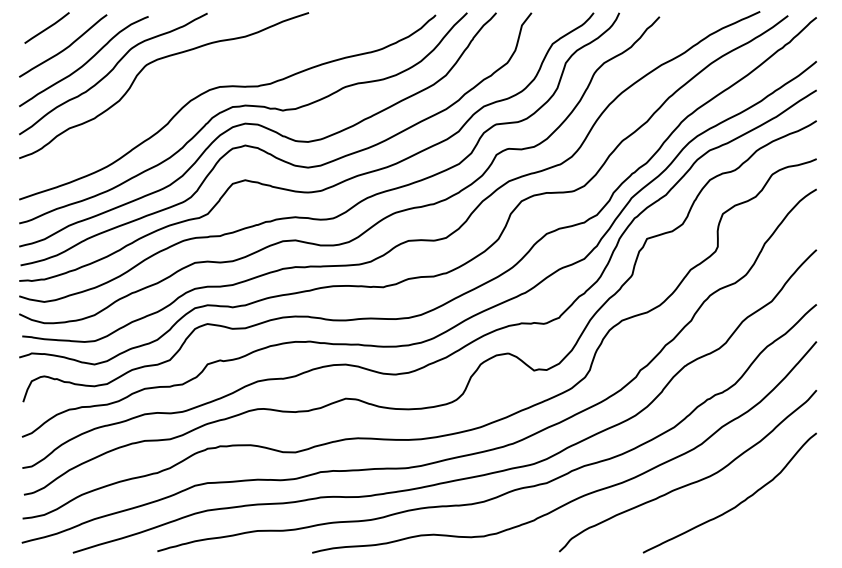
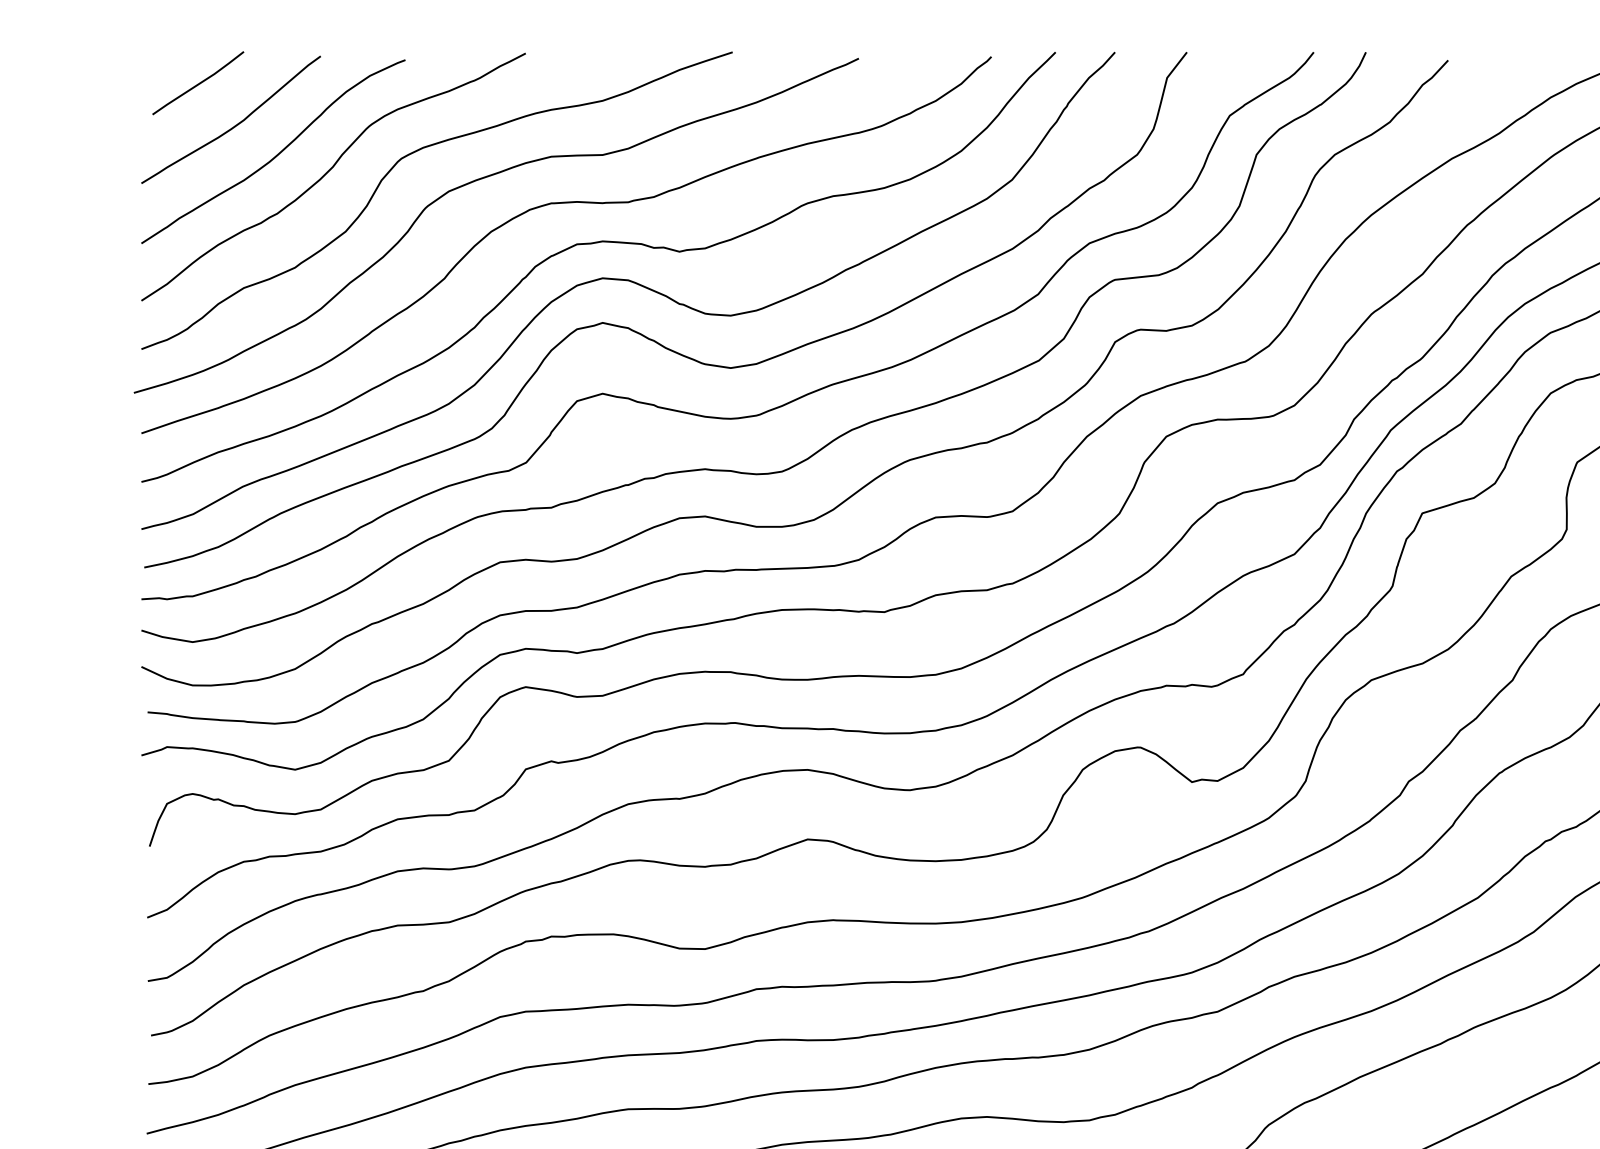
curve: (187, 75) -> (484, 180), added

